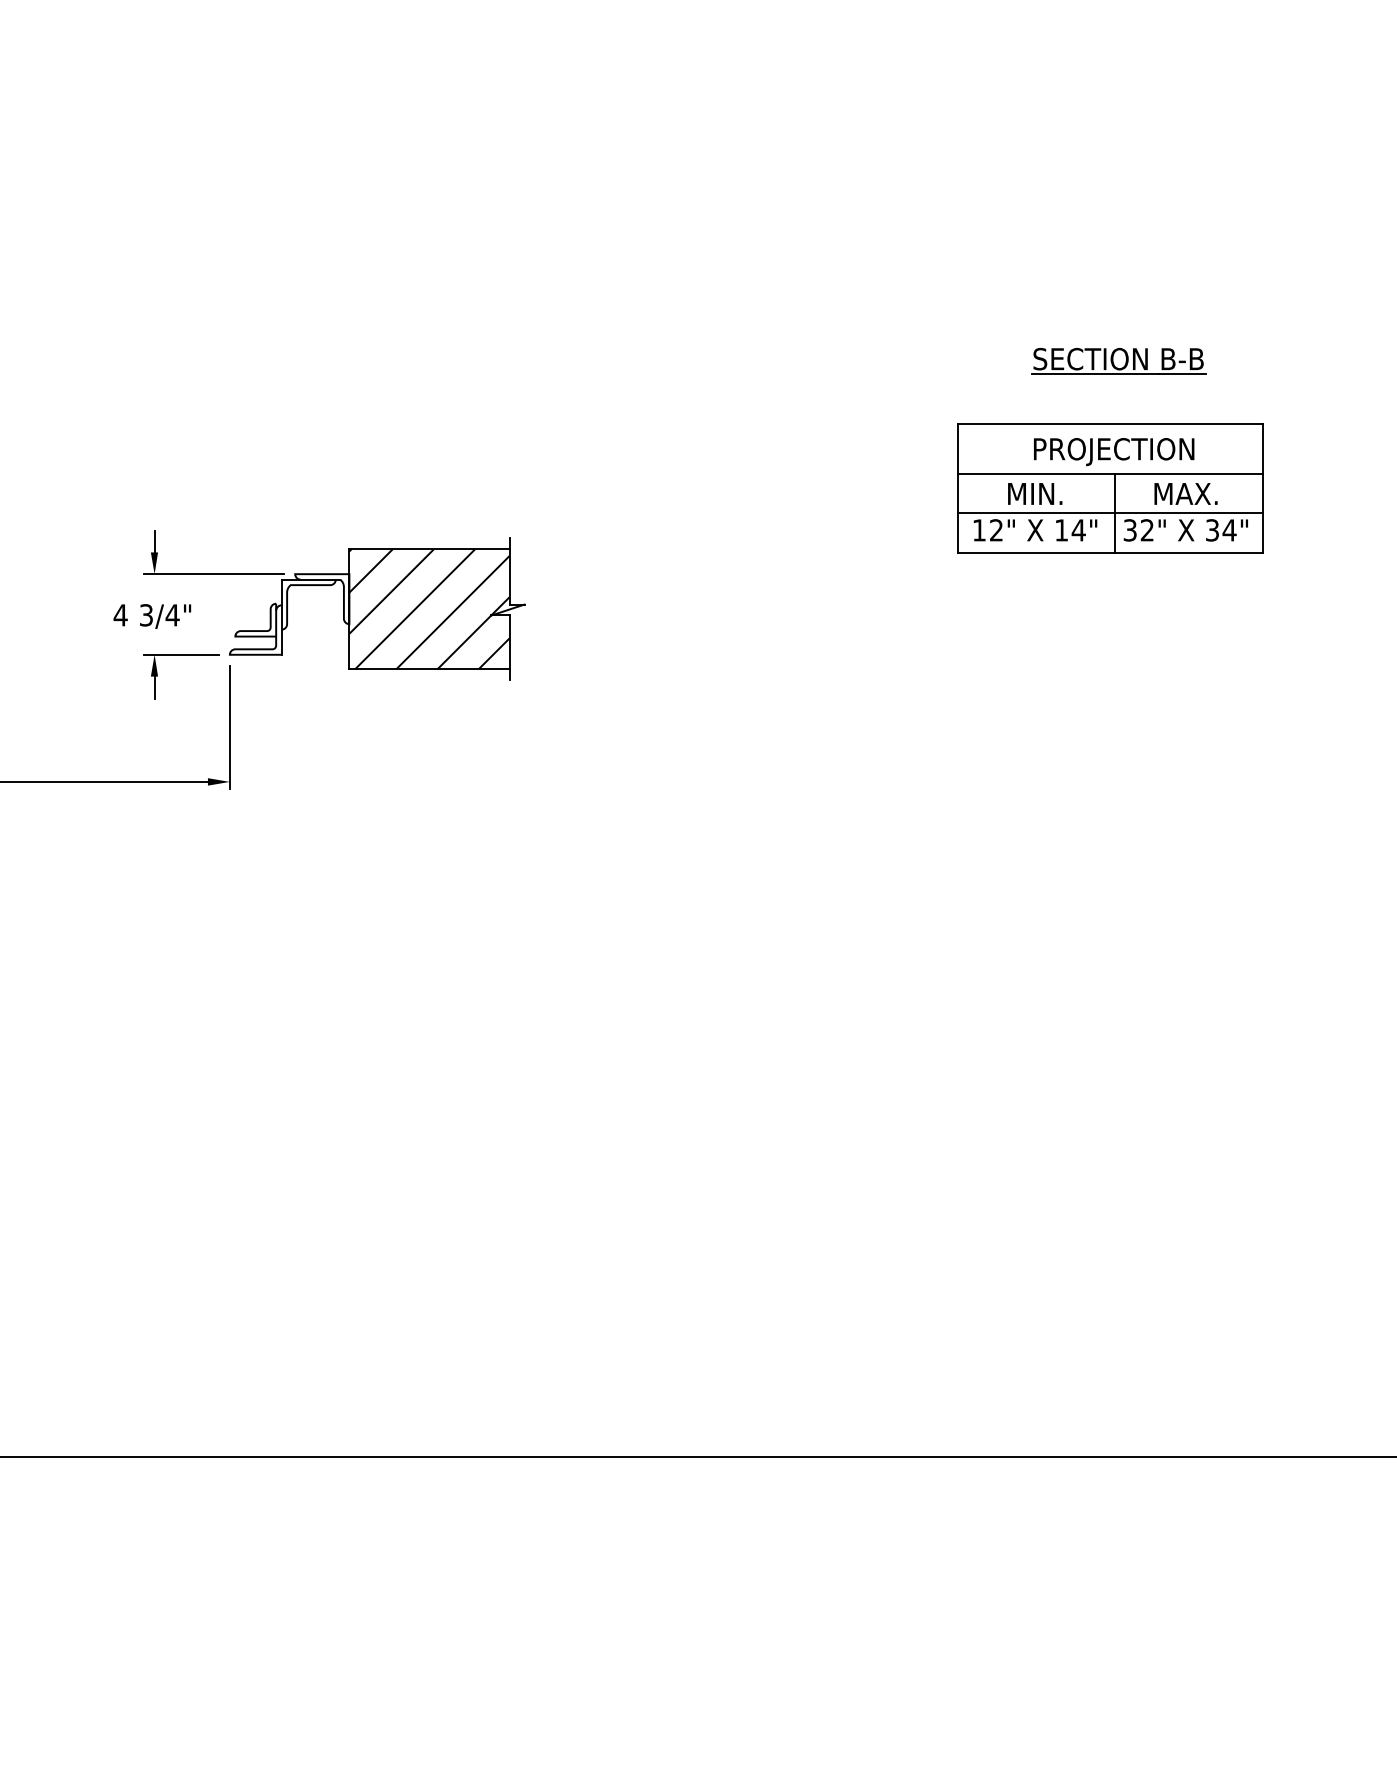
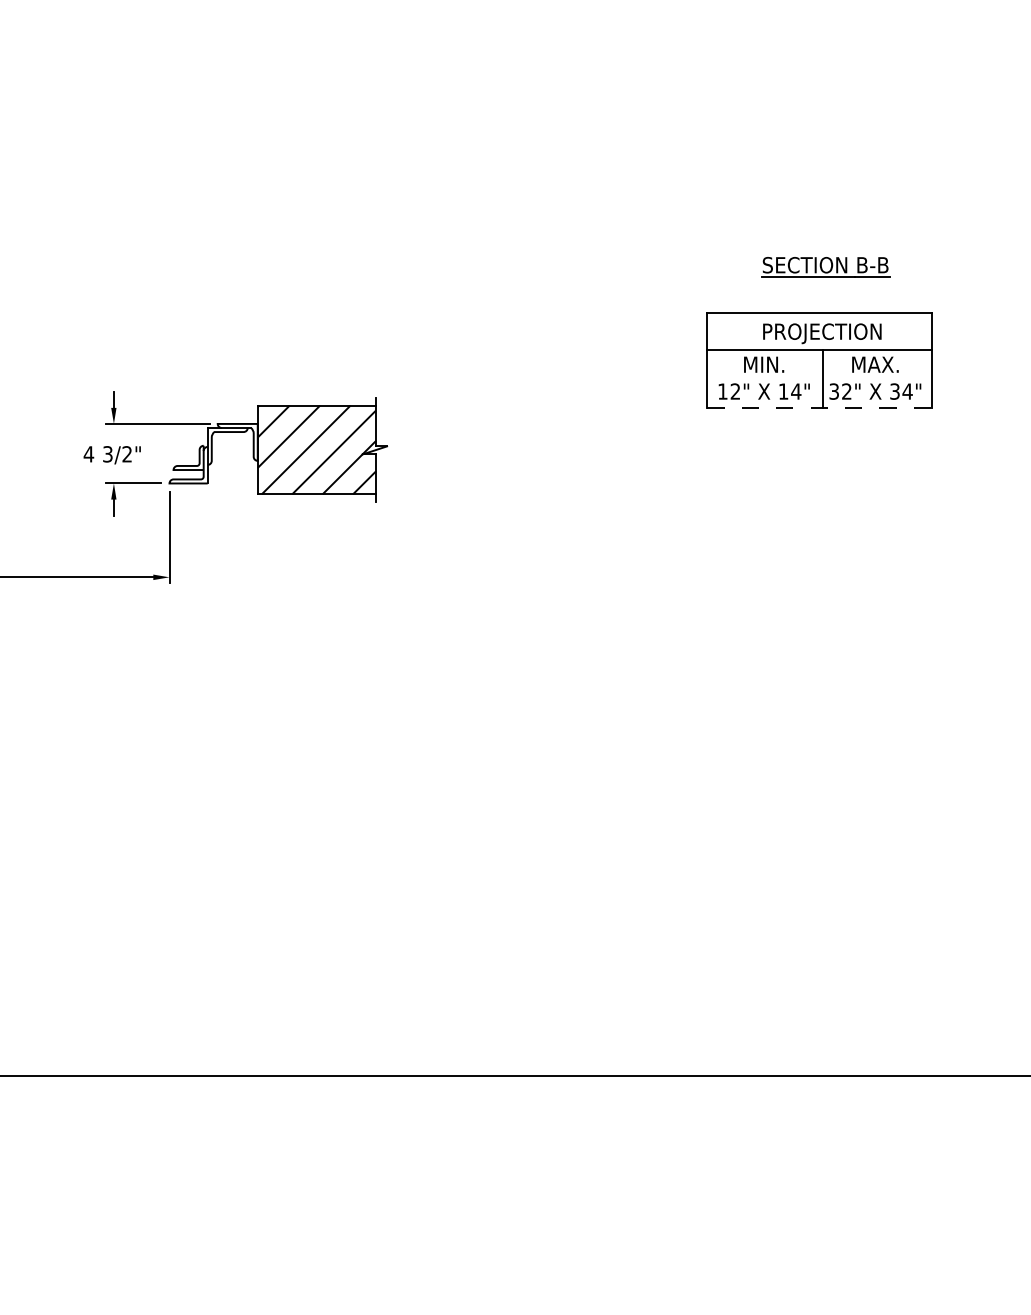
line: (1110, 513) -> (819, 379), removed
line: (1111, 552) -> (820, 407), solid -> dashed
text: (172, 615) -> (127, 454), 3/4" -> 3/2"

